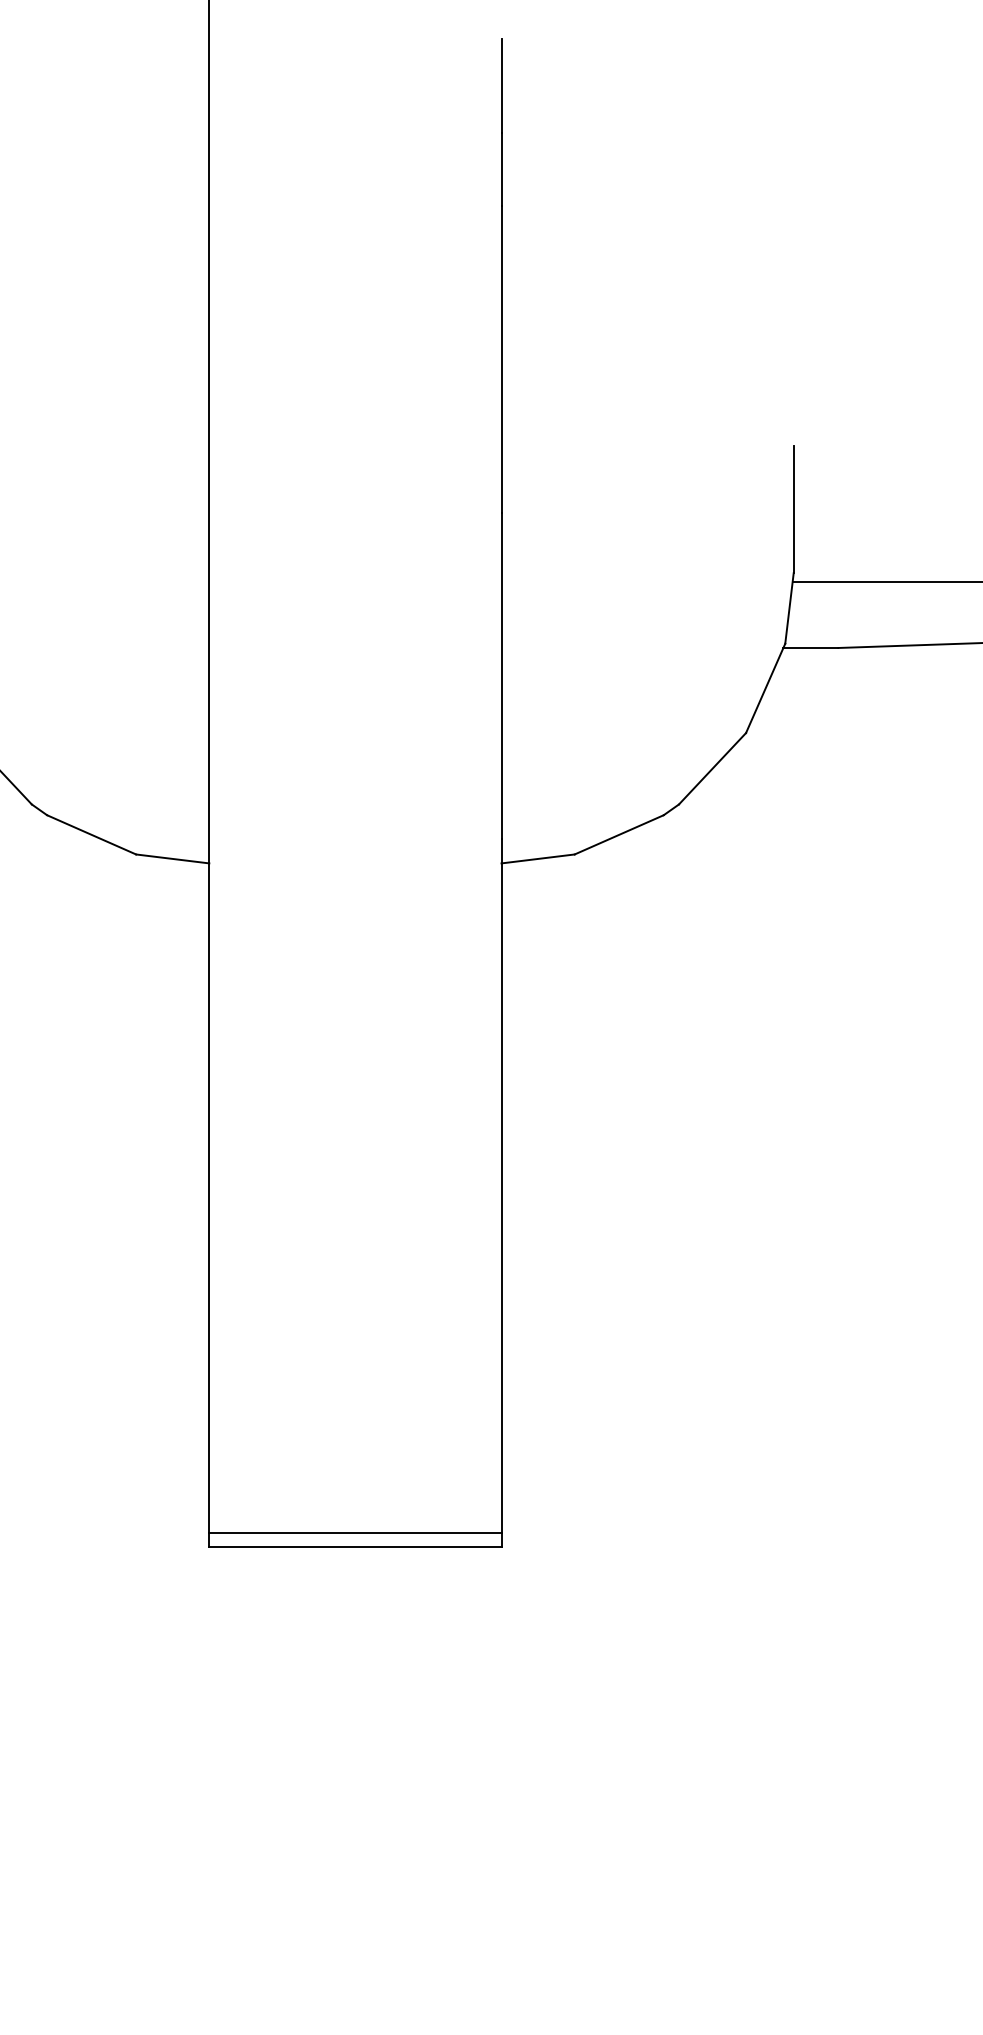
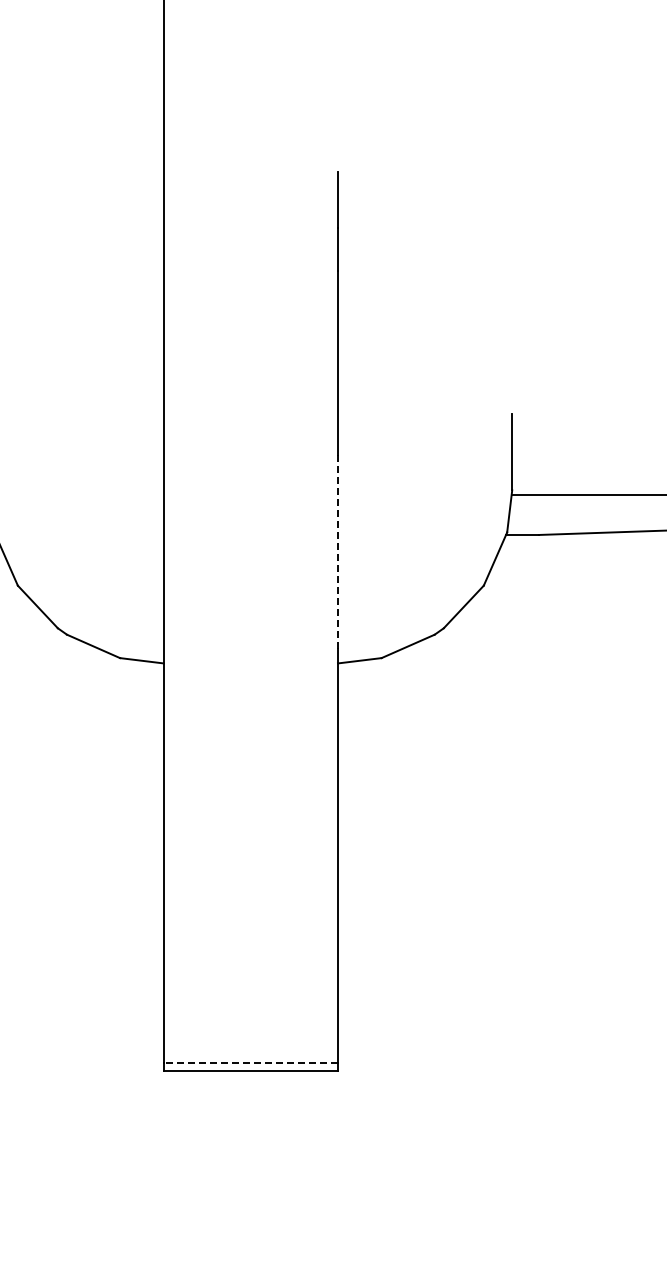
line: (500, 677) -> (337, 552), solid -> dashed
line: (354, 1532) -> (250, 1062), solid -> dashed

